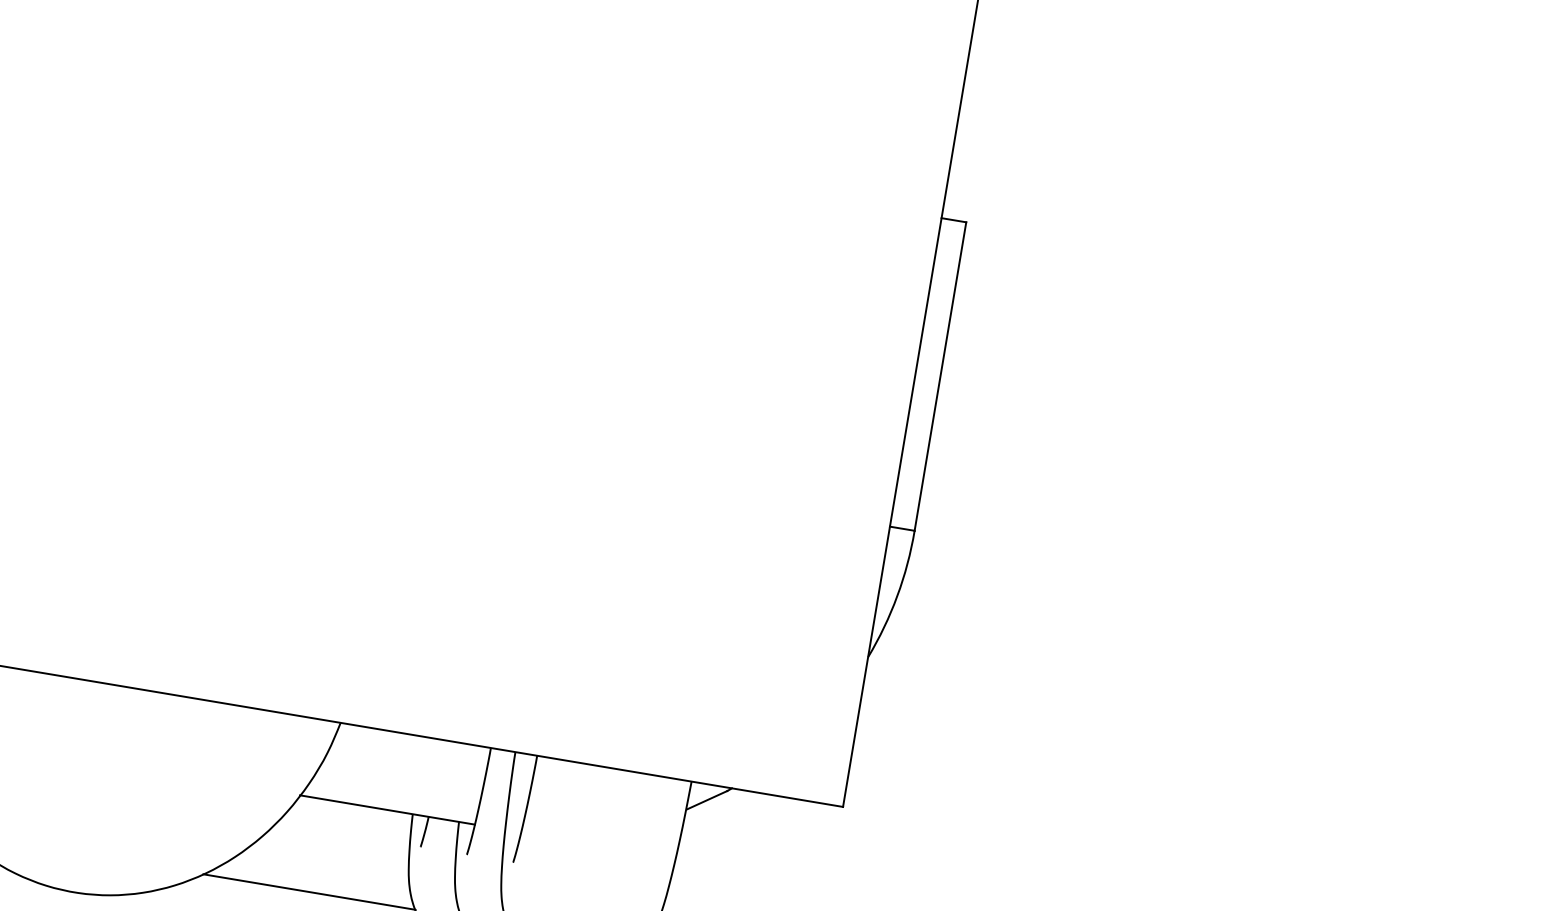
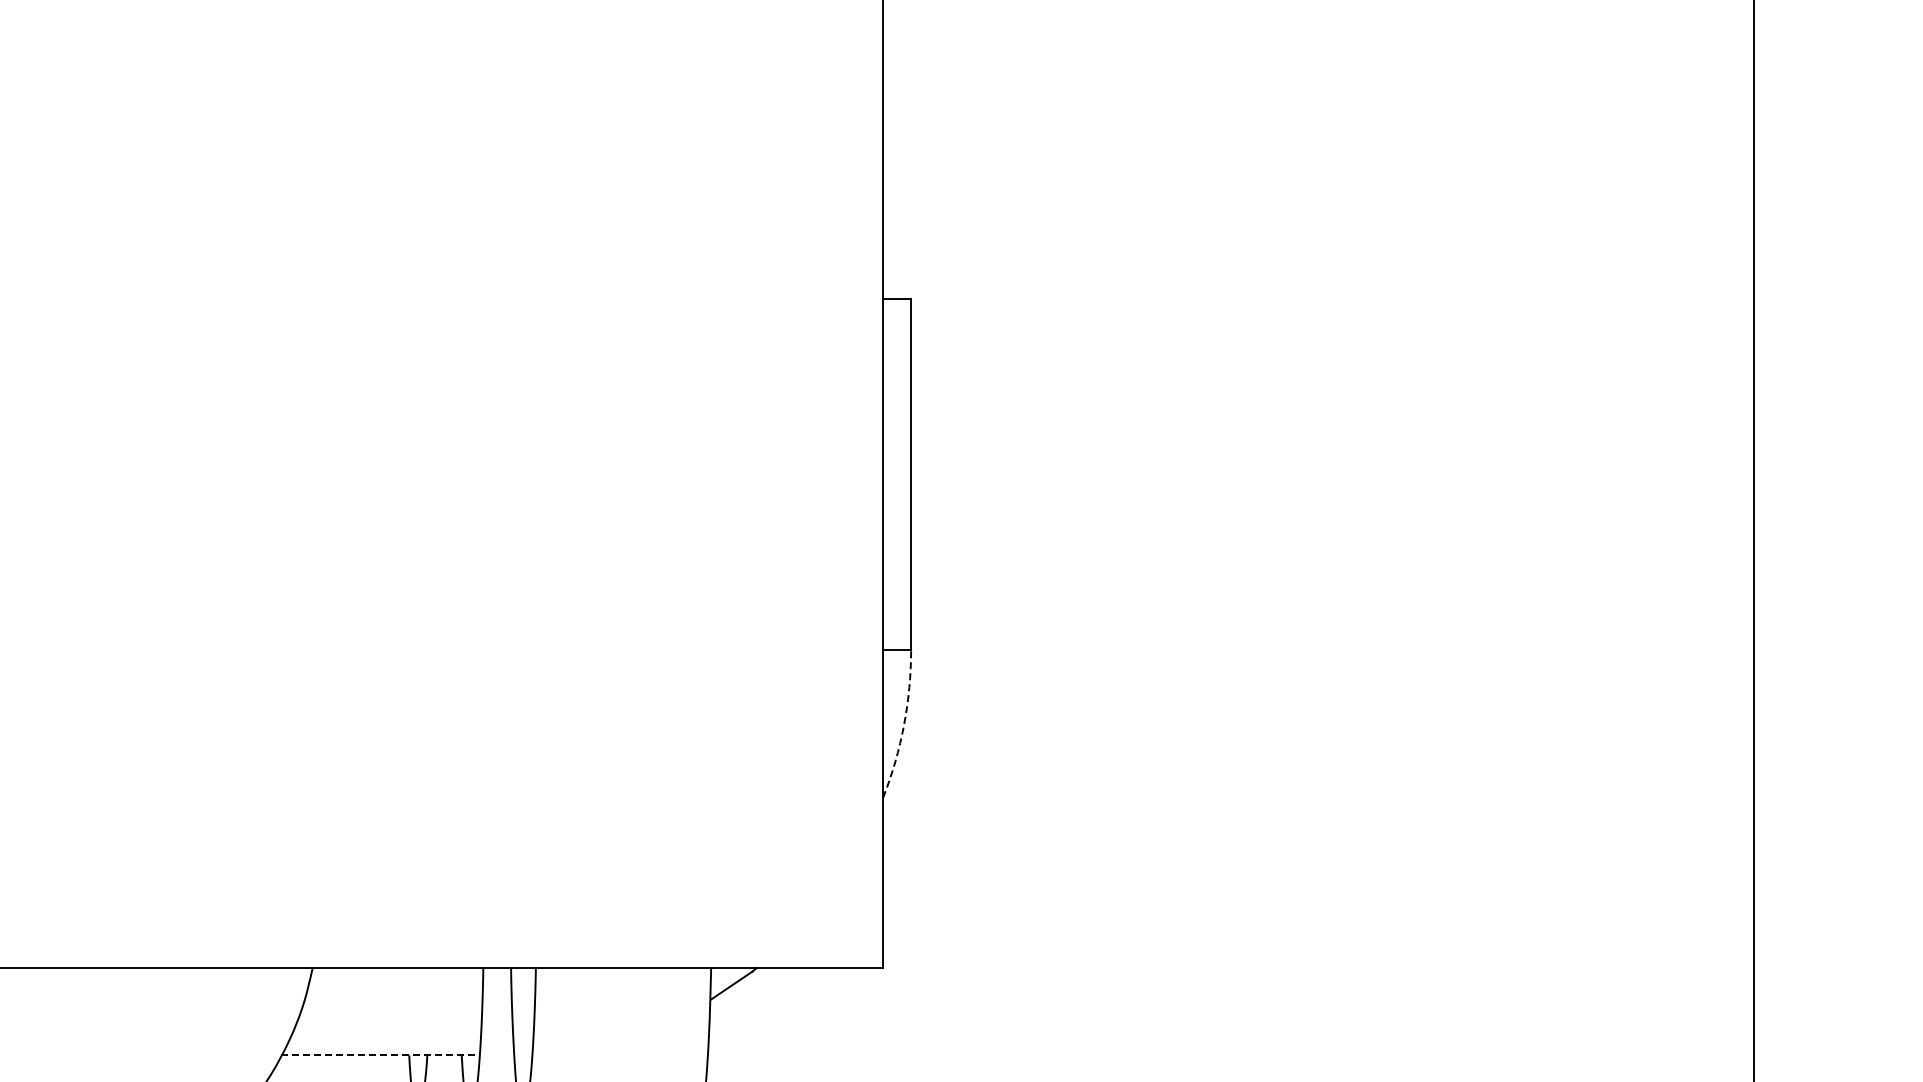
arc: (897, 596) -> (904, 725), solid -> dashed
line: (388, 810) -> (381, 1055), solid -> dashed

